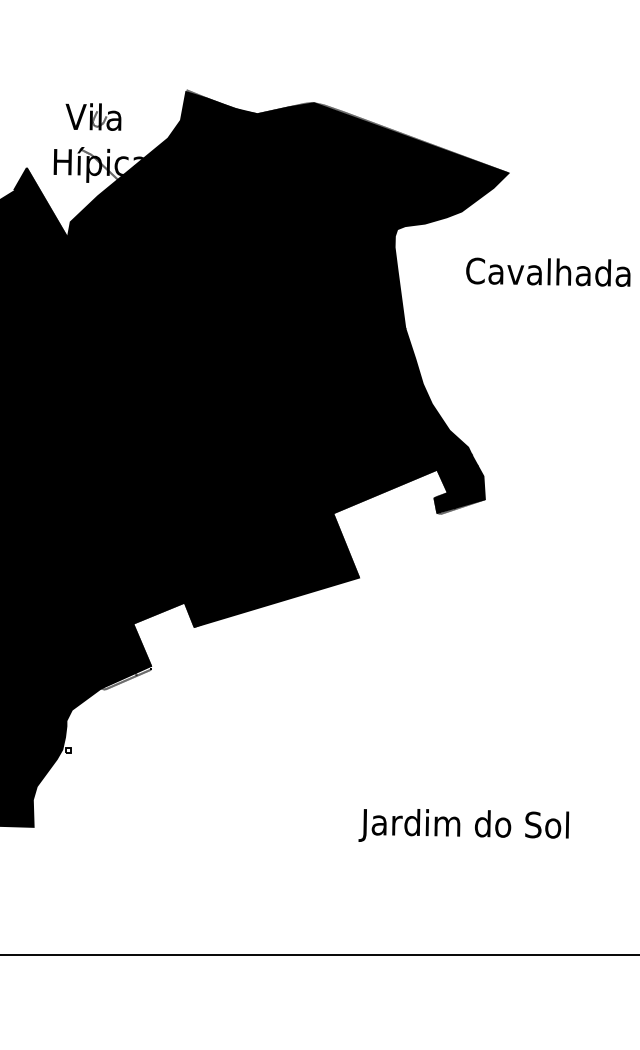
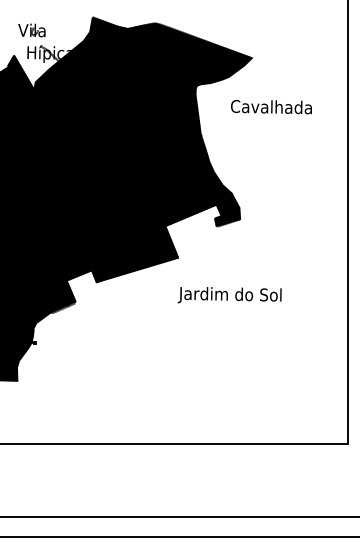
part: (92, 117) -> (31, 30), moved
text: (463, 826) -> (229, 295), moved

